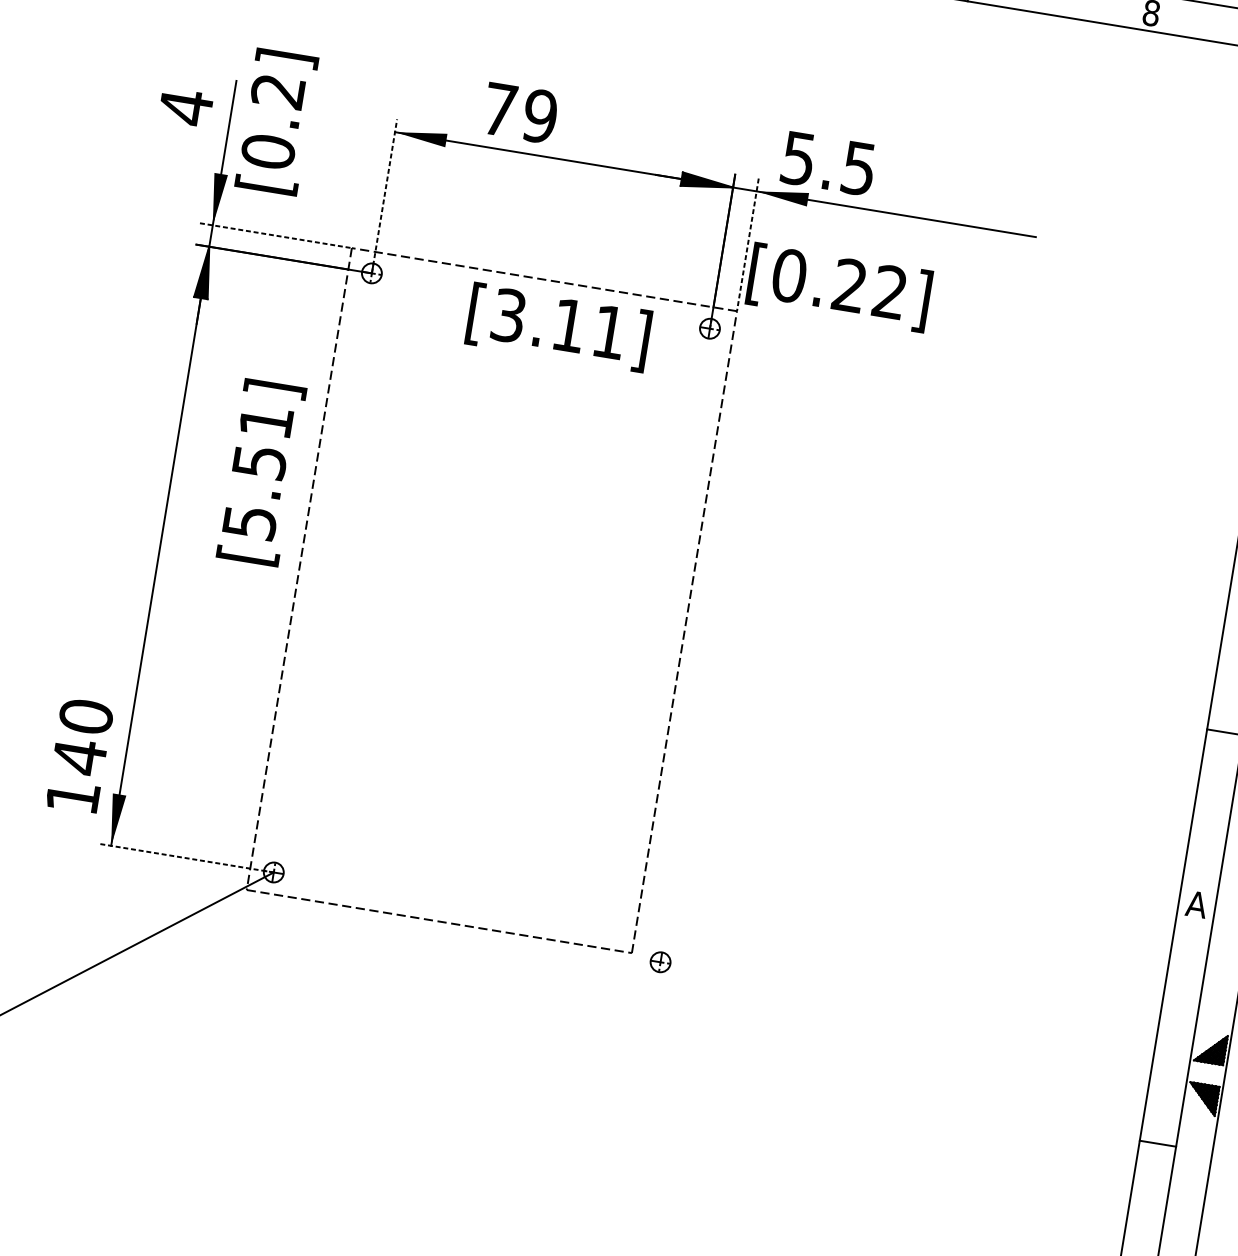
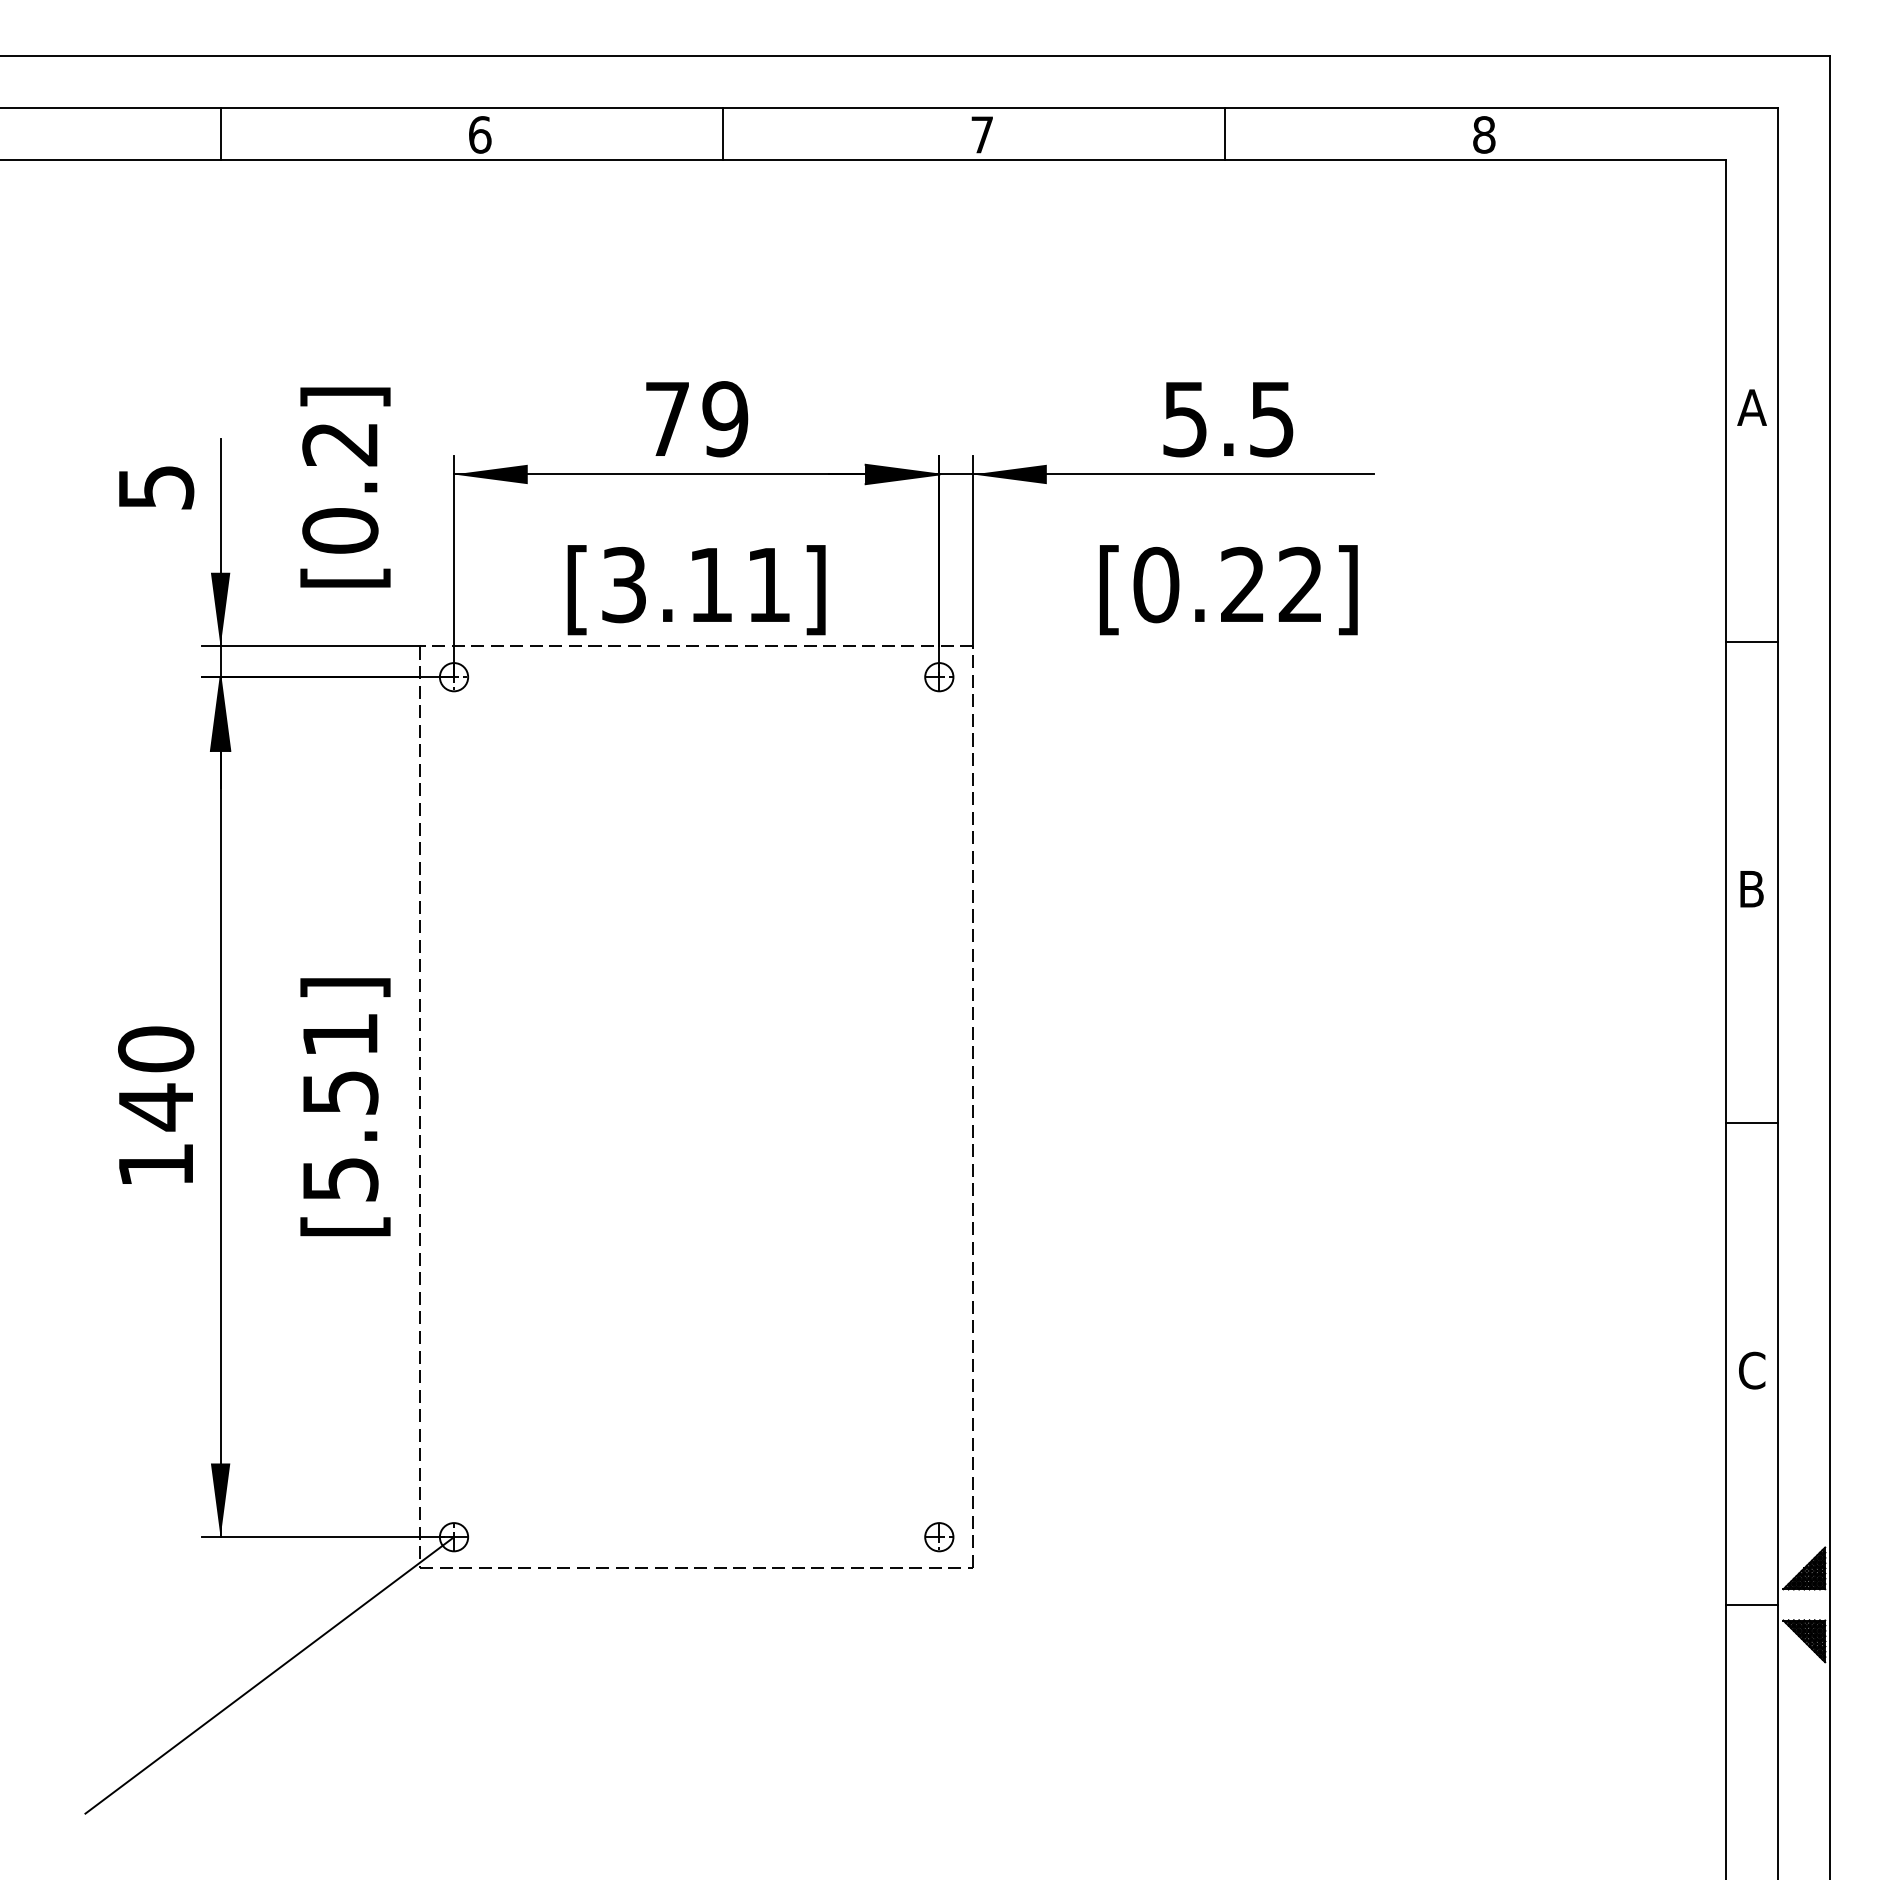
text: (186, 107) -> (156, 487), 4 -> 5
text: (520, 113) -> (697, 419), moved
text: (276, 122) -> (345, 487), moved
text: (828, 163) -> (1228, 419), moved
line: (384, 196) -> (454, 566), dashed -> solid
line: (276, 235) -> (311, 646), dashed -> solid
line: (748, 245) -> (973, 551), dashed -> solid
text: (839, 287) -> (1228, 590), moved
text: (558, 327) -> (696, 590), moved
text: (261, 472) -> (345, 1107), moved
text: (80, 755) -> (156, 1104), moved
line: (186, 858) -> (328, 1537), dashed -> solid
text: (1196, 904) -> (1751, 1370), A -> C
part: (660, 962) -> (939, 1537), moved
line: (1158, 1143) -> (1752, 1604), moved

